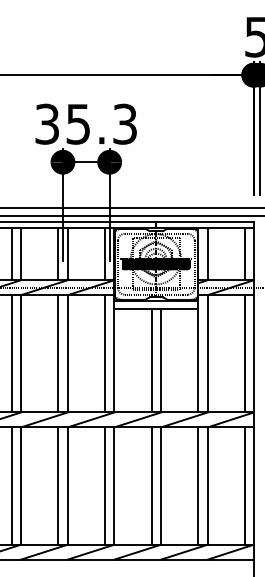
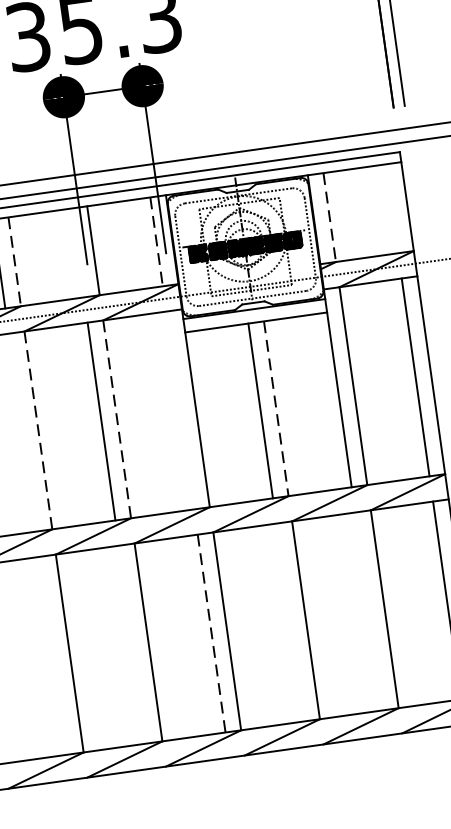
line: (58, 253) -> (77, 252), removed
line: (244, 253) -> (391, 208), removed
line: (20, 254) -> (14, 262), solid -> dashed
line: (105, 254) -> (157, 242), solid -> dashed
line: (207, 254) -> (329, 218), solid -> dashed
line: (11, 353) -> (22, 432), removed
line: (20, 353) -> (37, 429), solid -> dashed
line: (67, 353) -> (116, 418), solid -> dashed
line: (105, 353) -> (180, 409), removed
line: (160, 360) -> (275, 408), solid -> dashed
line: (11, 485) -> (53, 654), removed
line: (58, 485) -> (132, 643), removed
line: (151, 485) -> (289, 621), removed
line: (198, 485) -> (369, 610), removed
line: (105, 486) -> (212, 634), solid -> dashed

